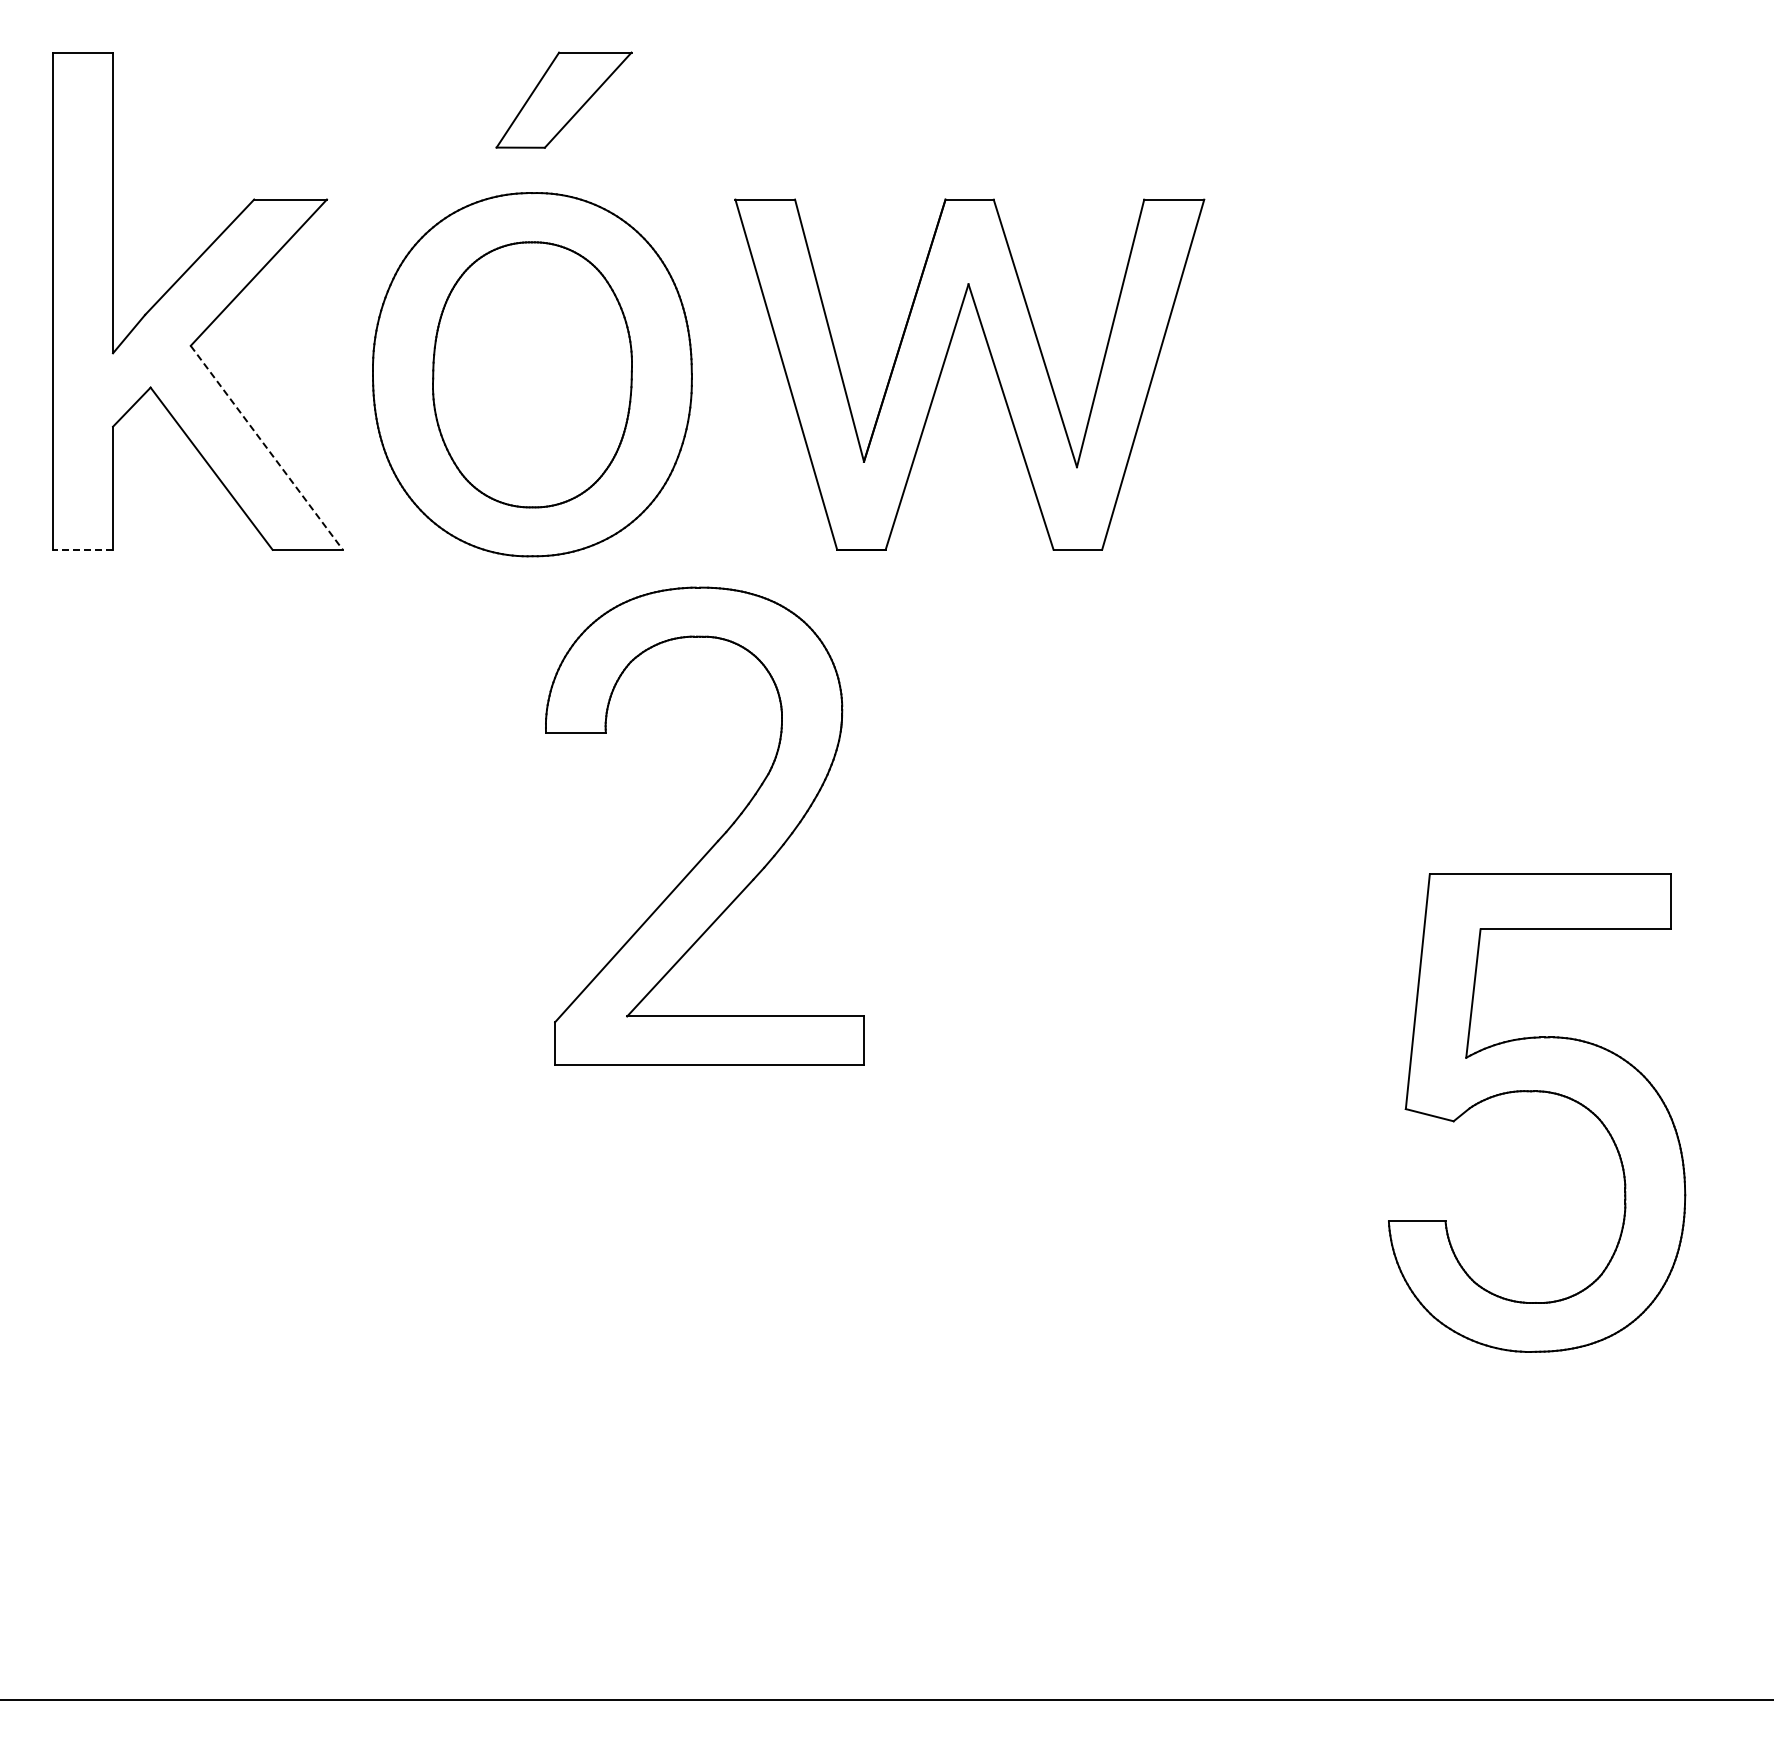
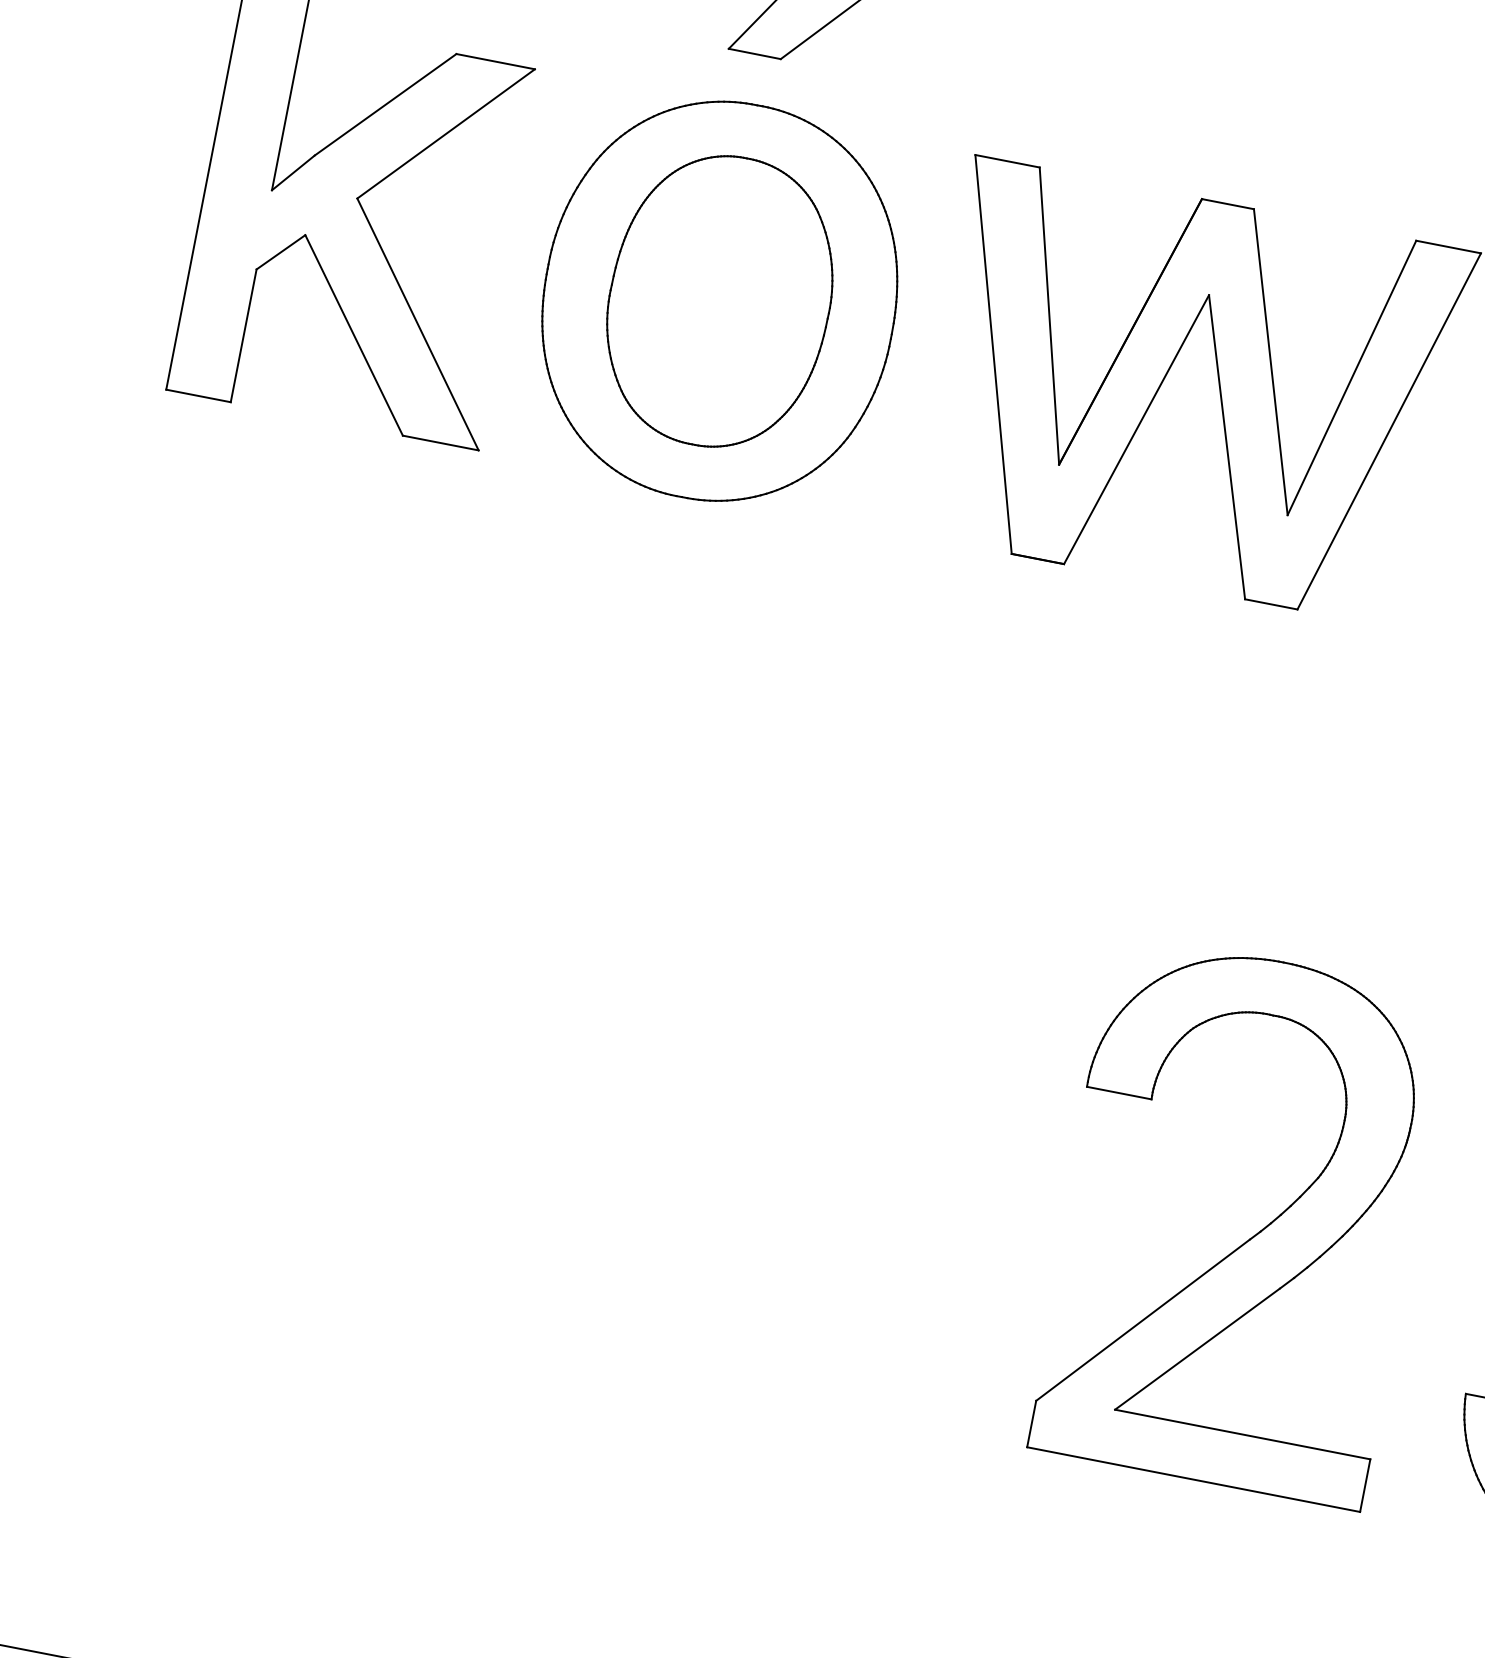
line: (267, 448) -> (418, 325), dashed -> solid
line: (83, 549) -> (199, 395), dashed -> solid
part: (720, 836) -> (1253, 1235), moved

